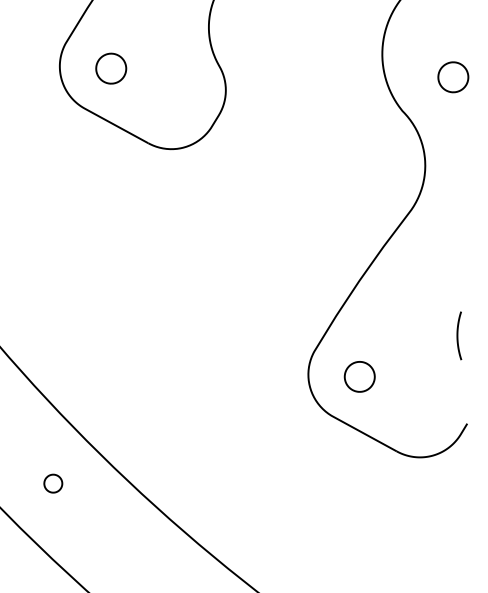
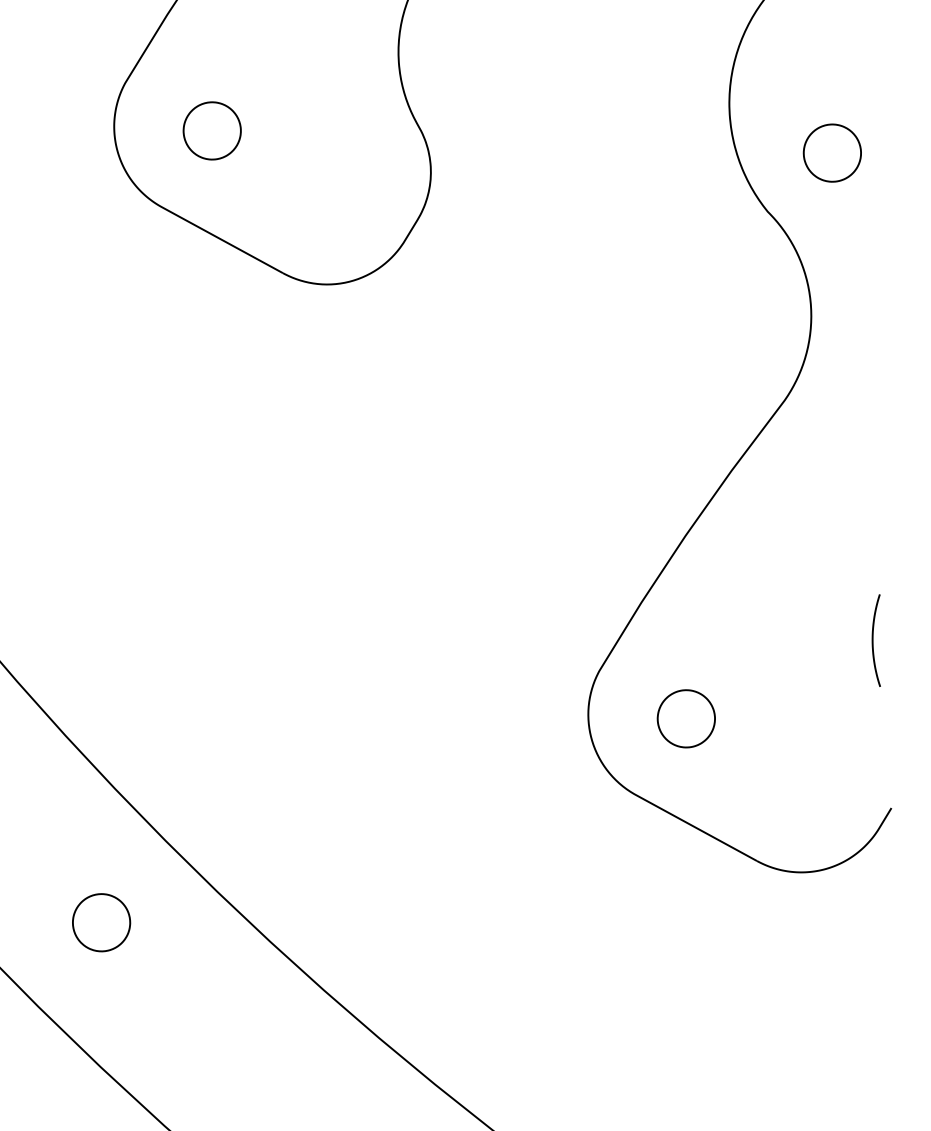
part: (453, 77) -> (832, 153), moved
part: (53, 483) -> (102, 922), size x1.67

